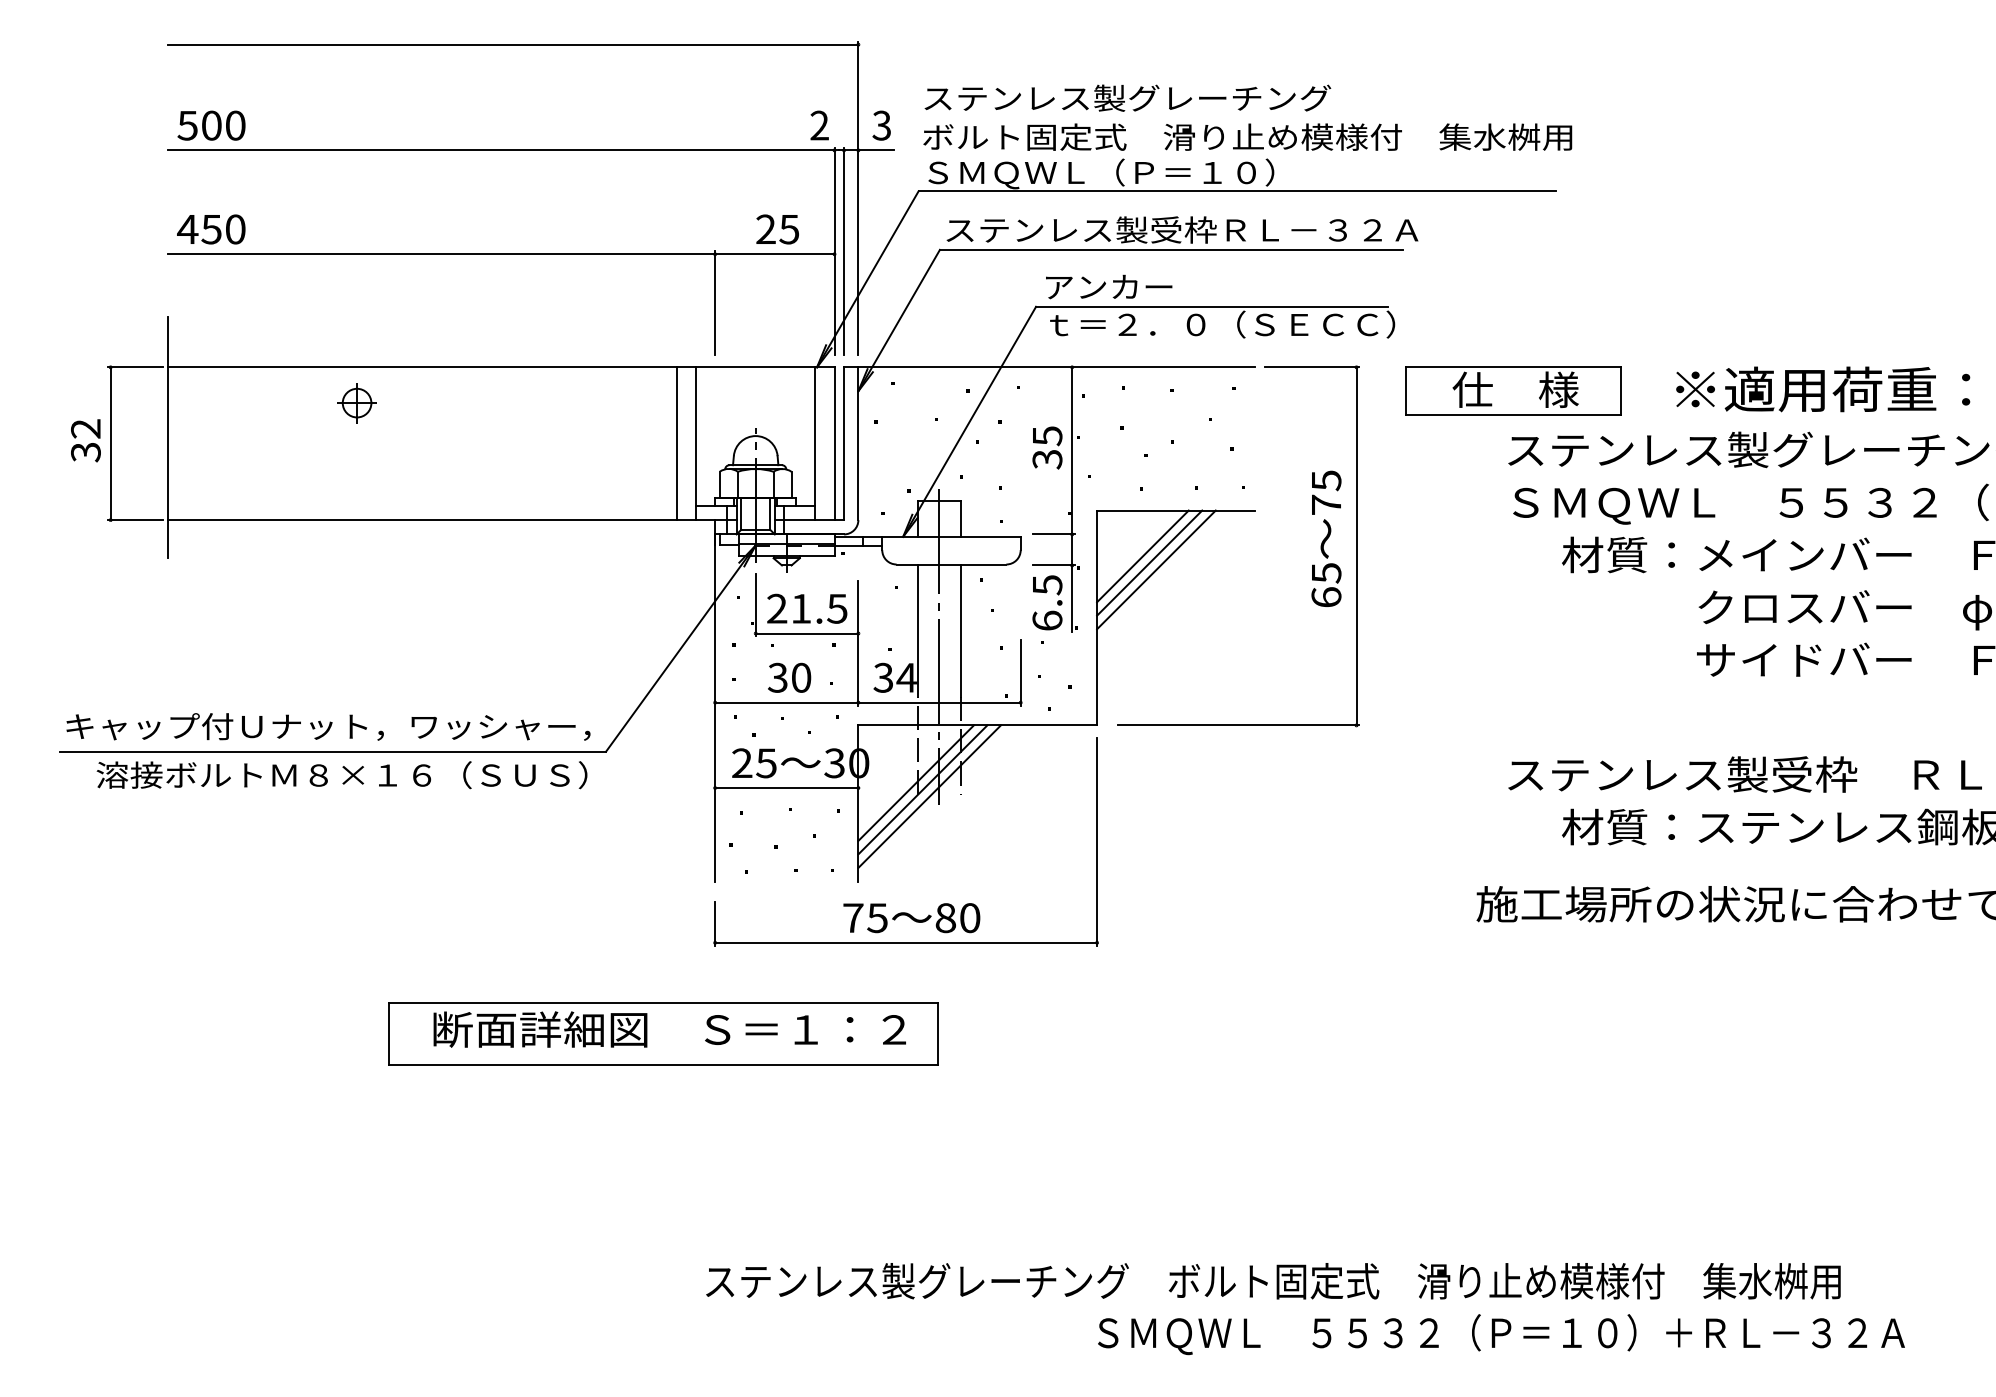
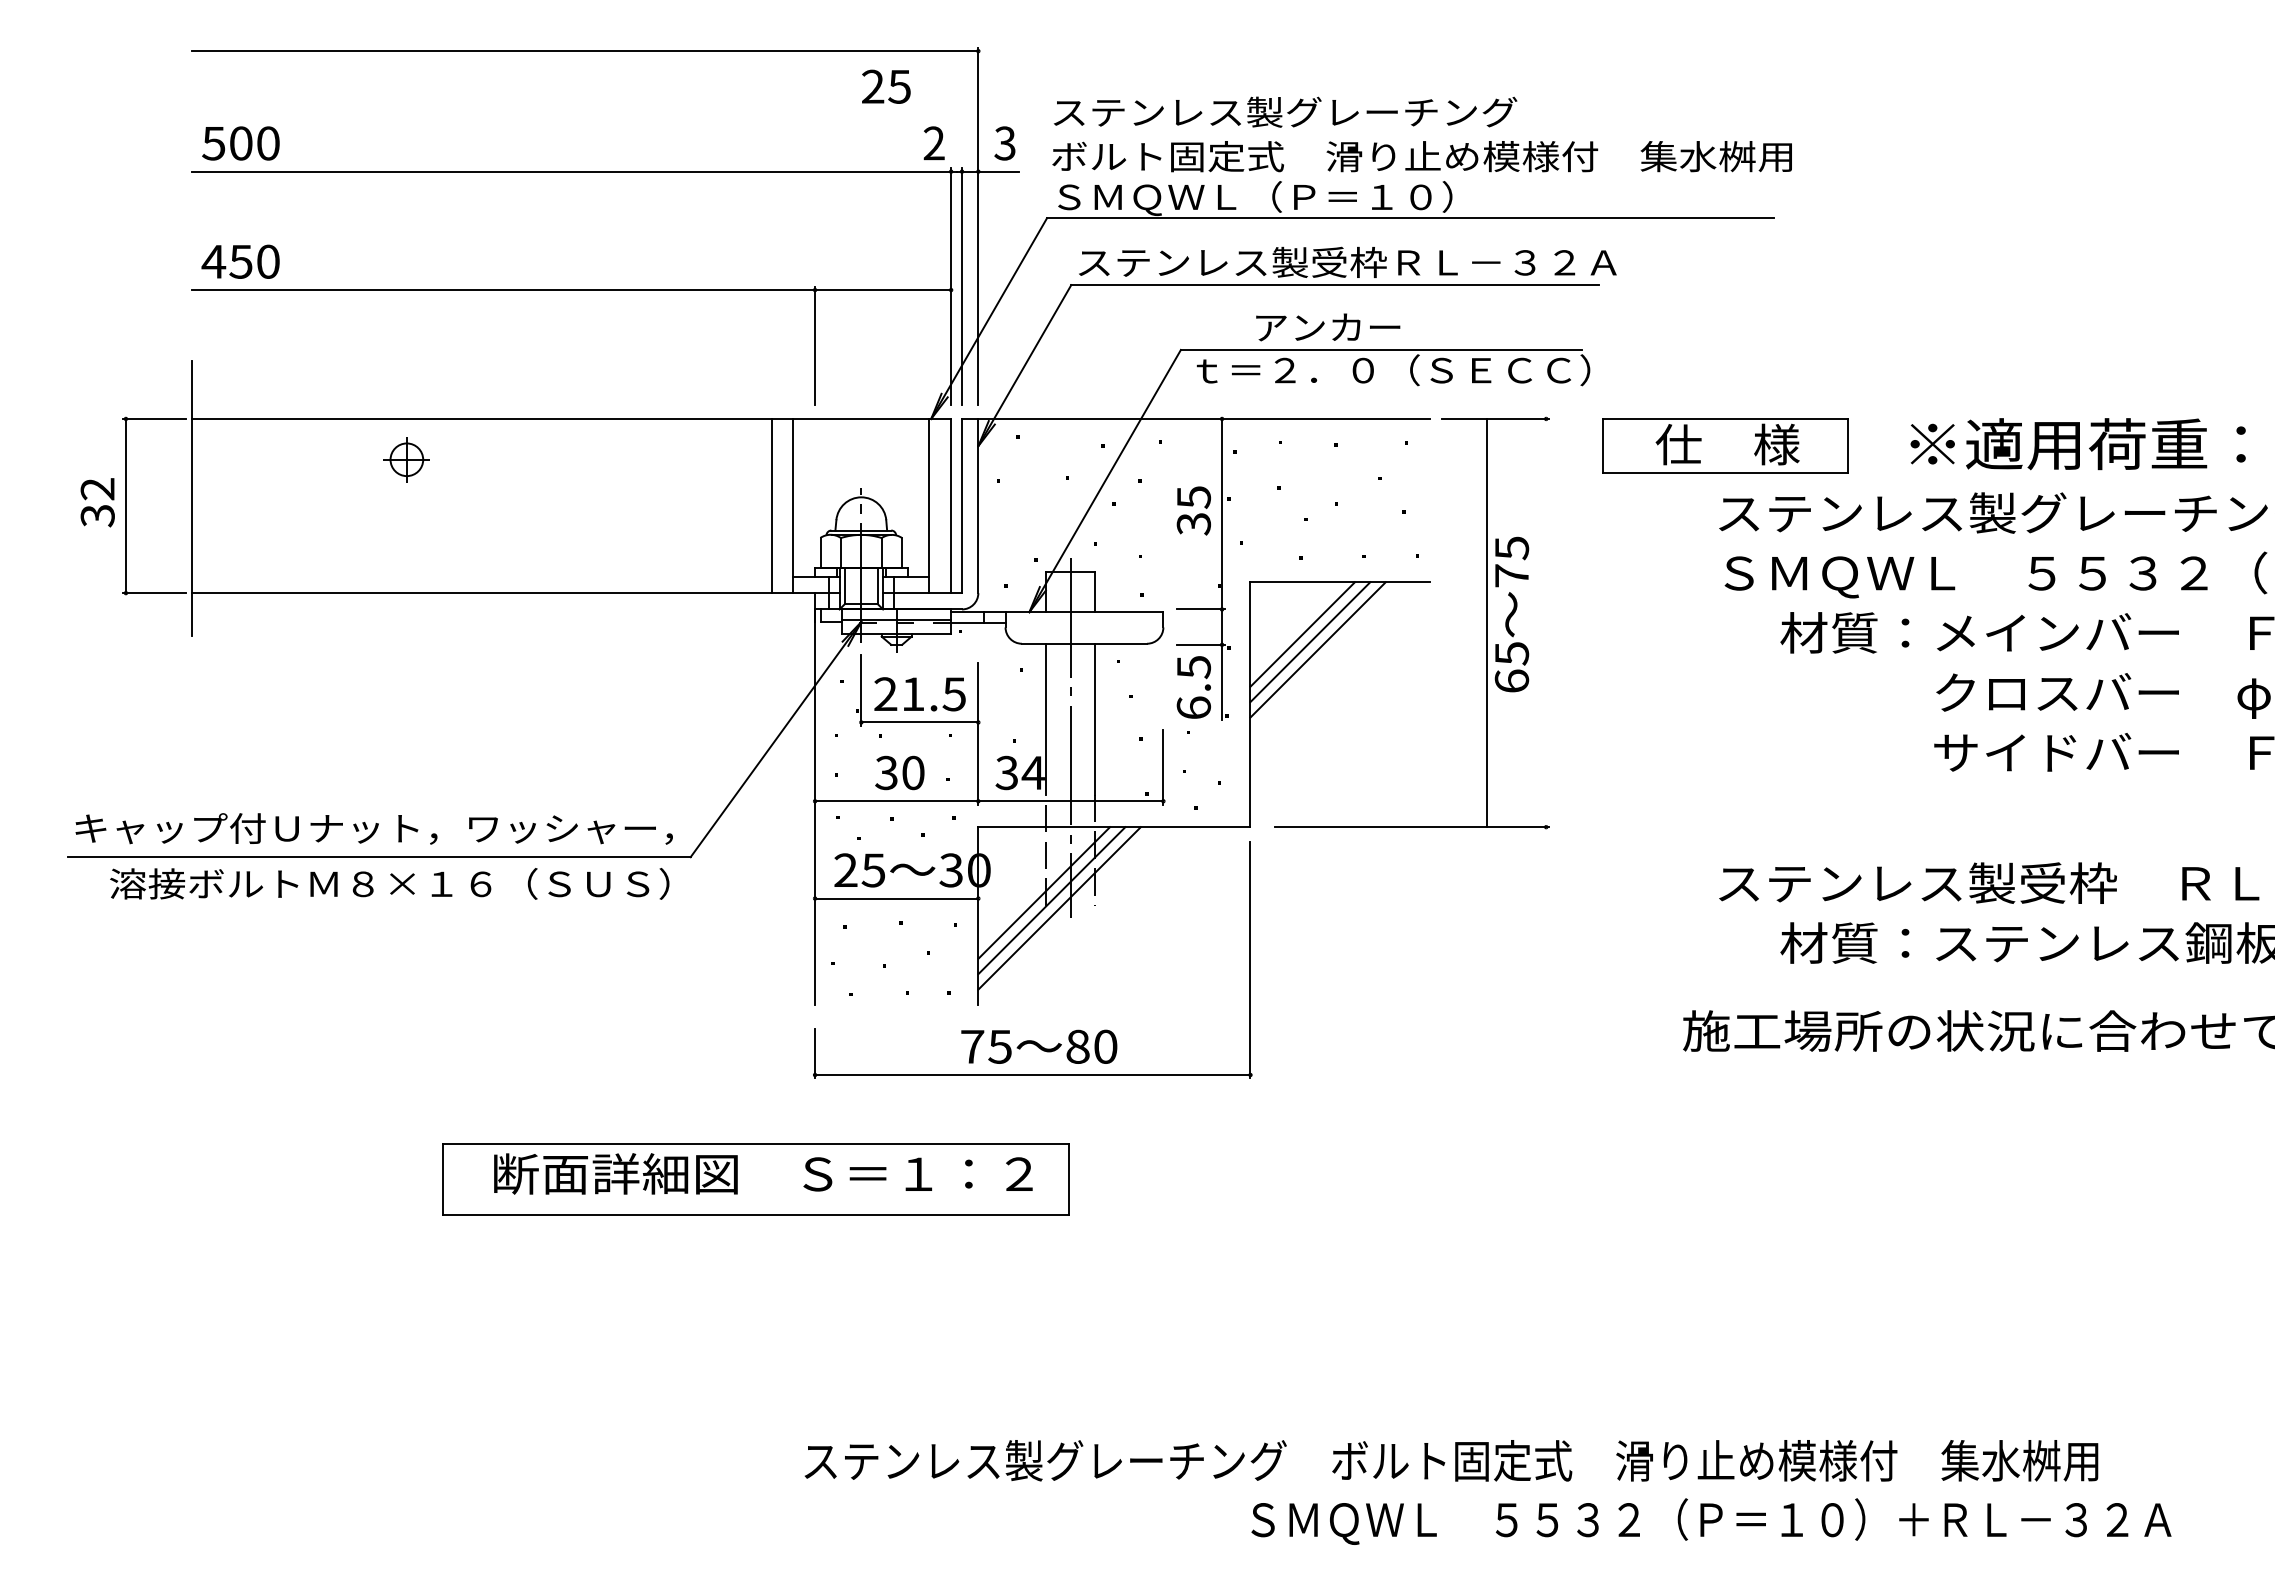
text: (777, 229) -> (886, 86), moved
text: (1109, 287) -> (1328, 327), moved
line: (1356, 545) -> (1487, 622), moved

